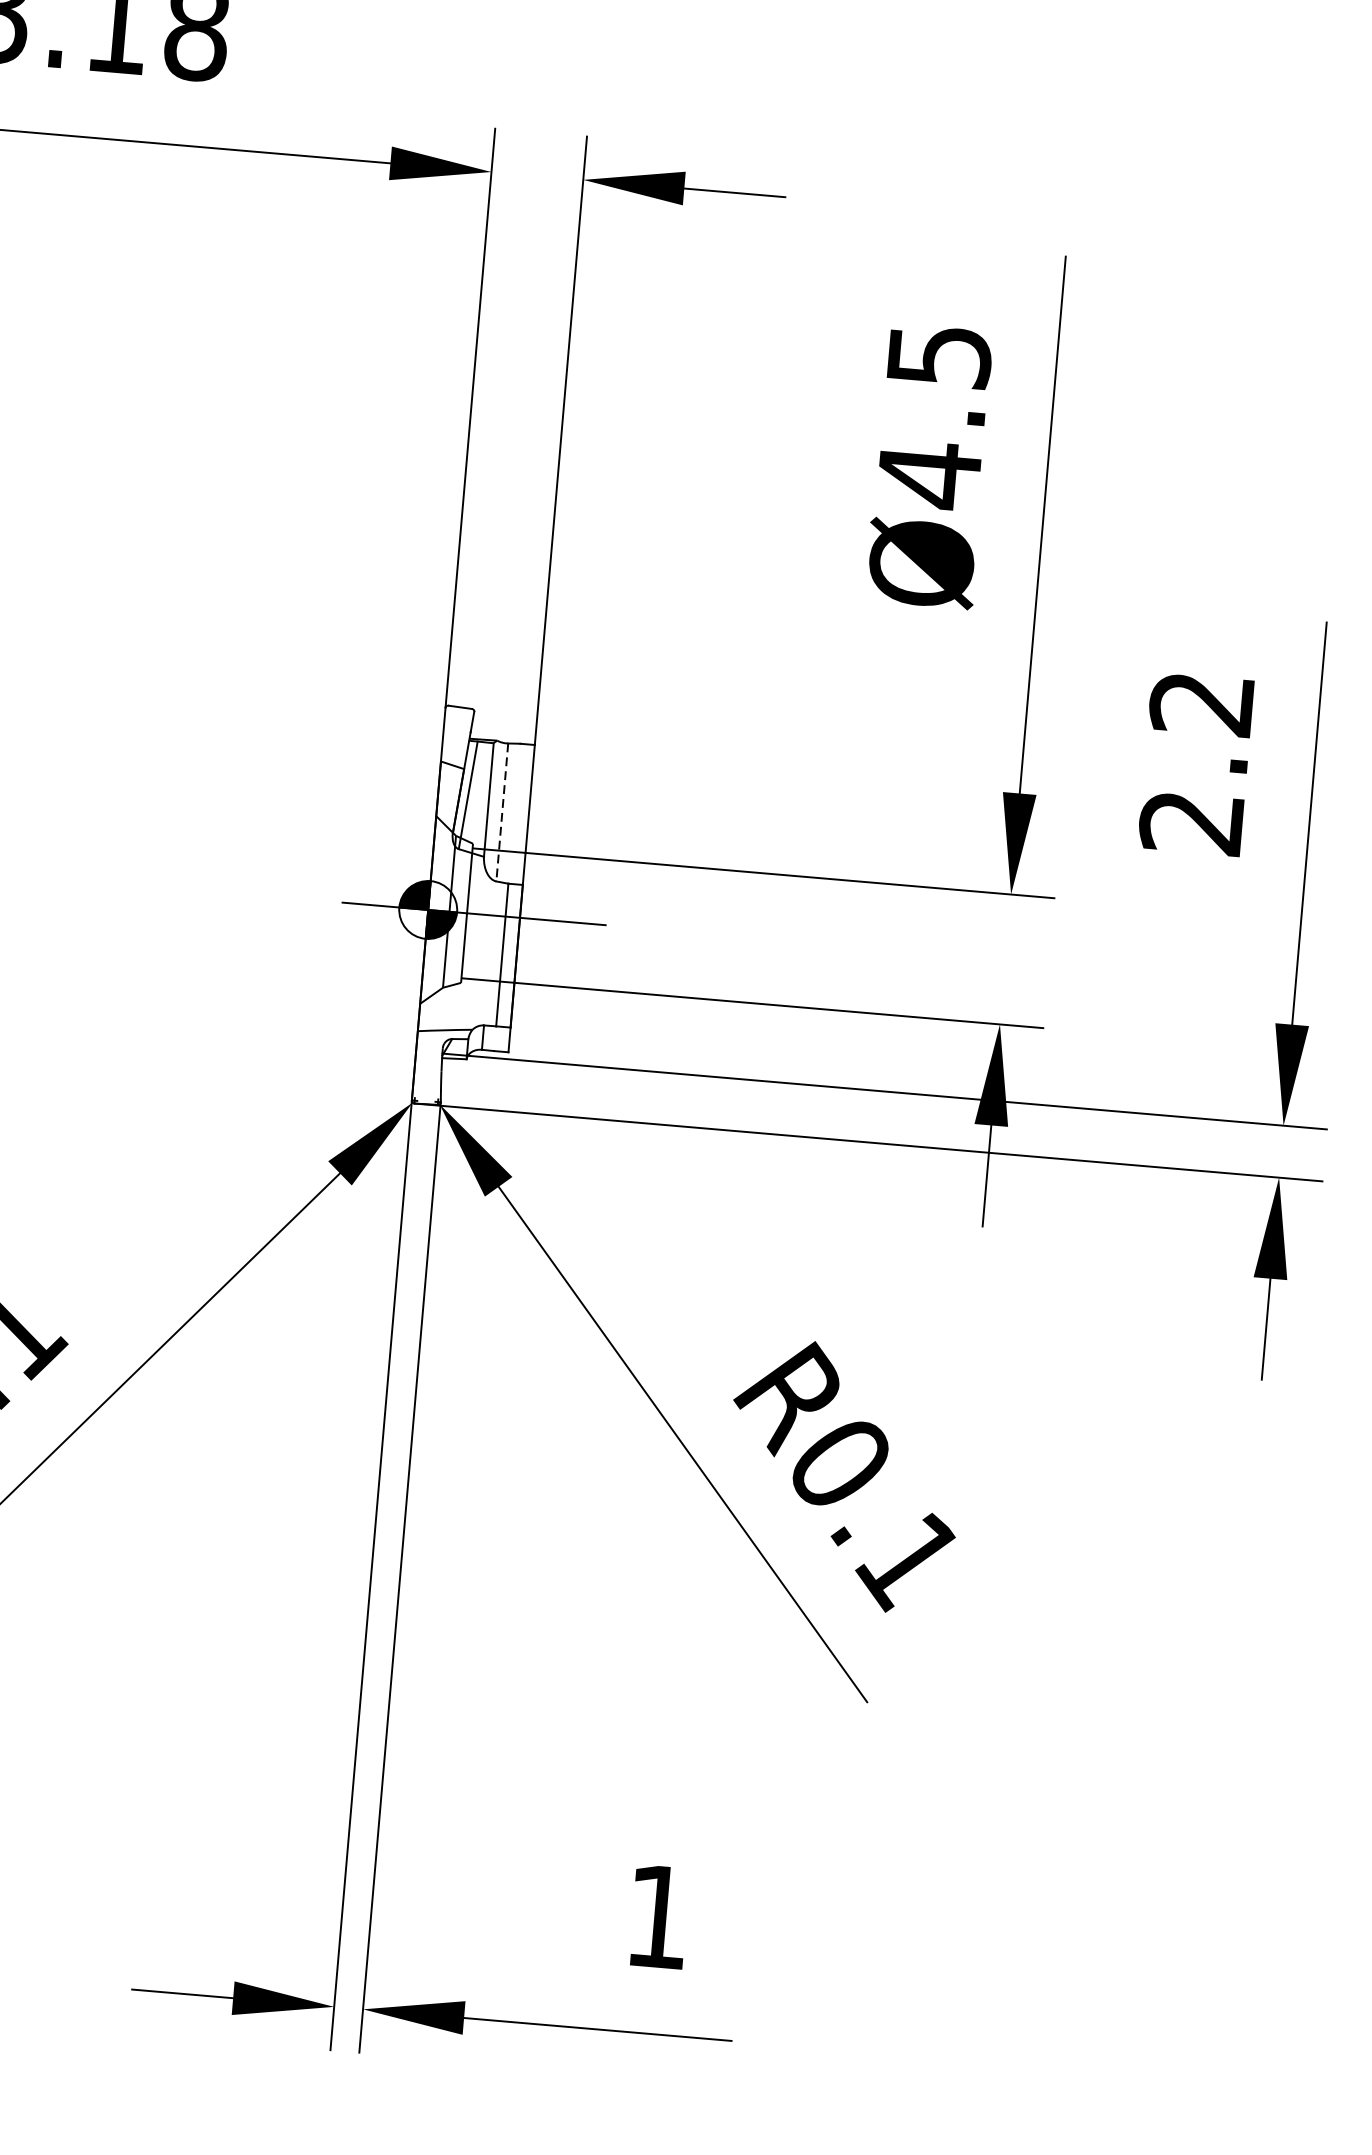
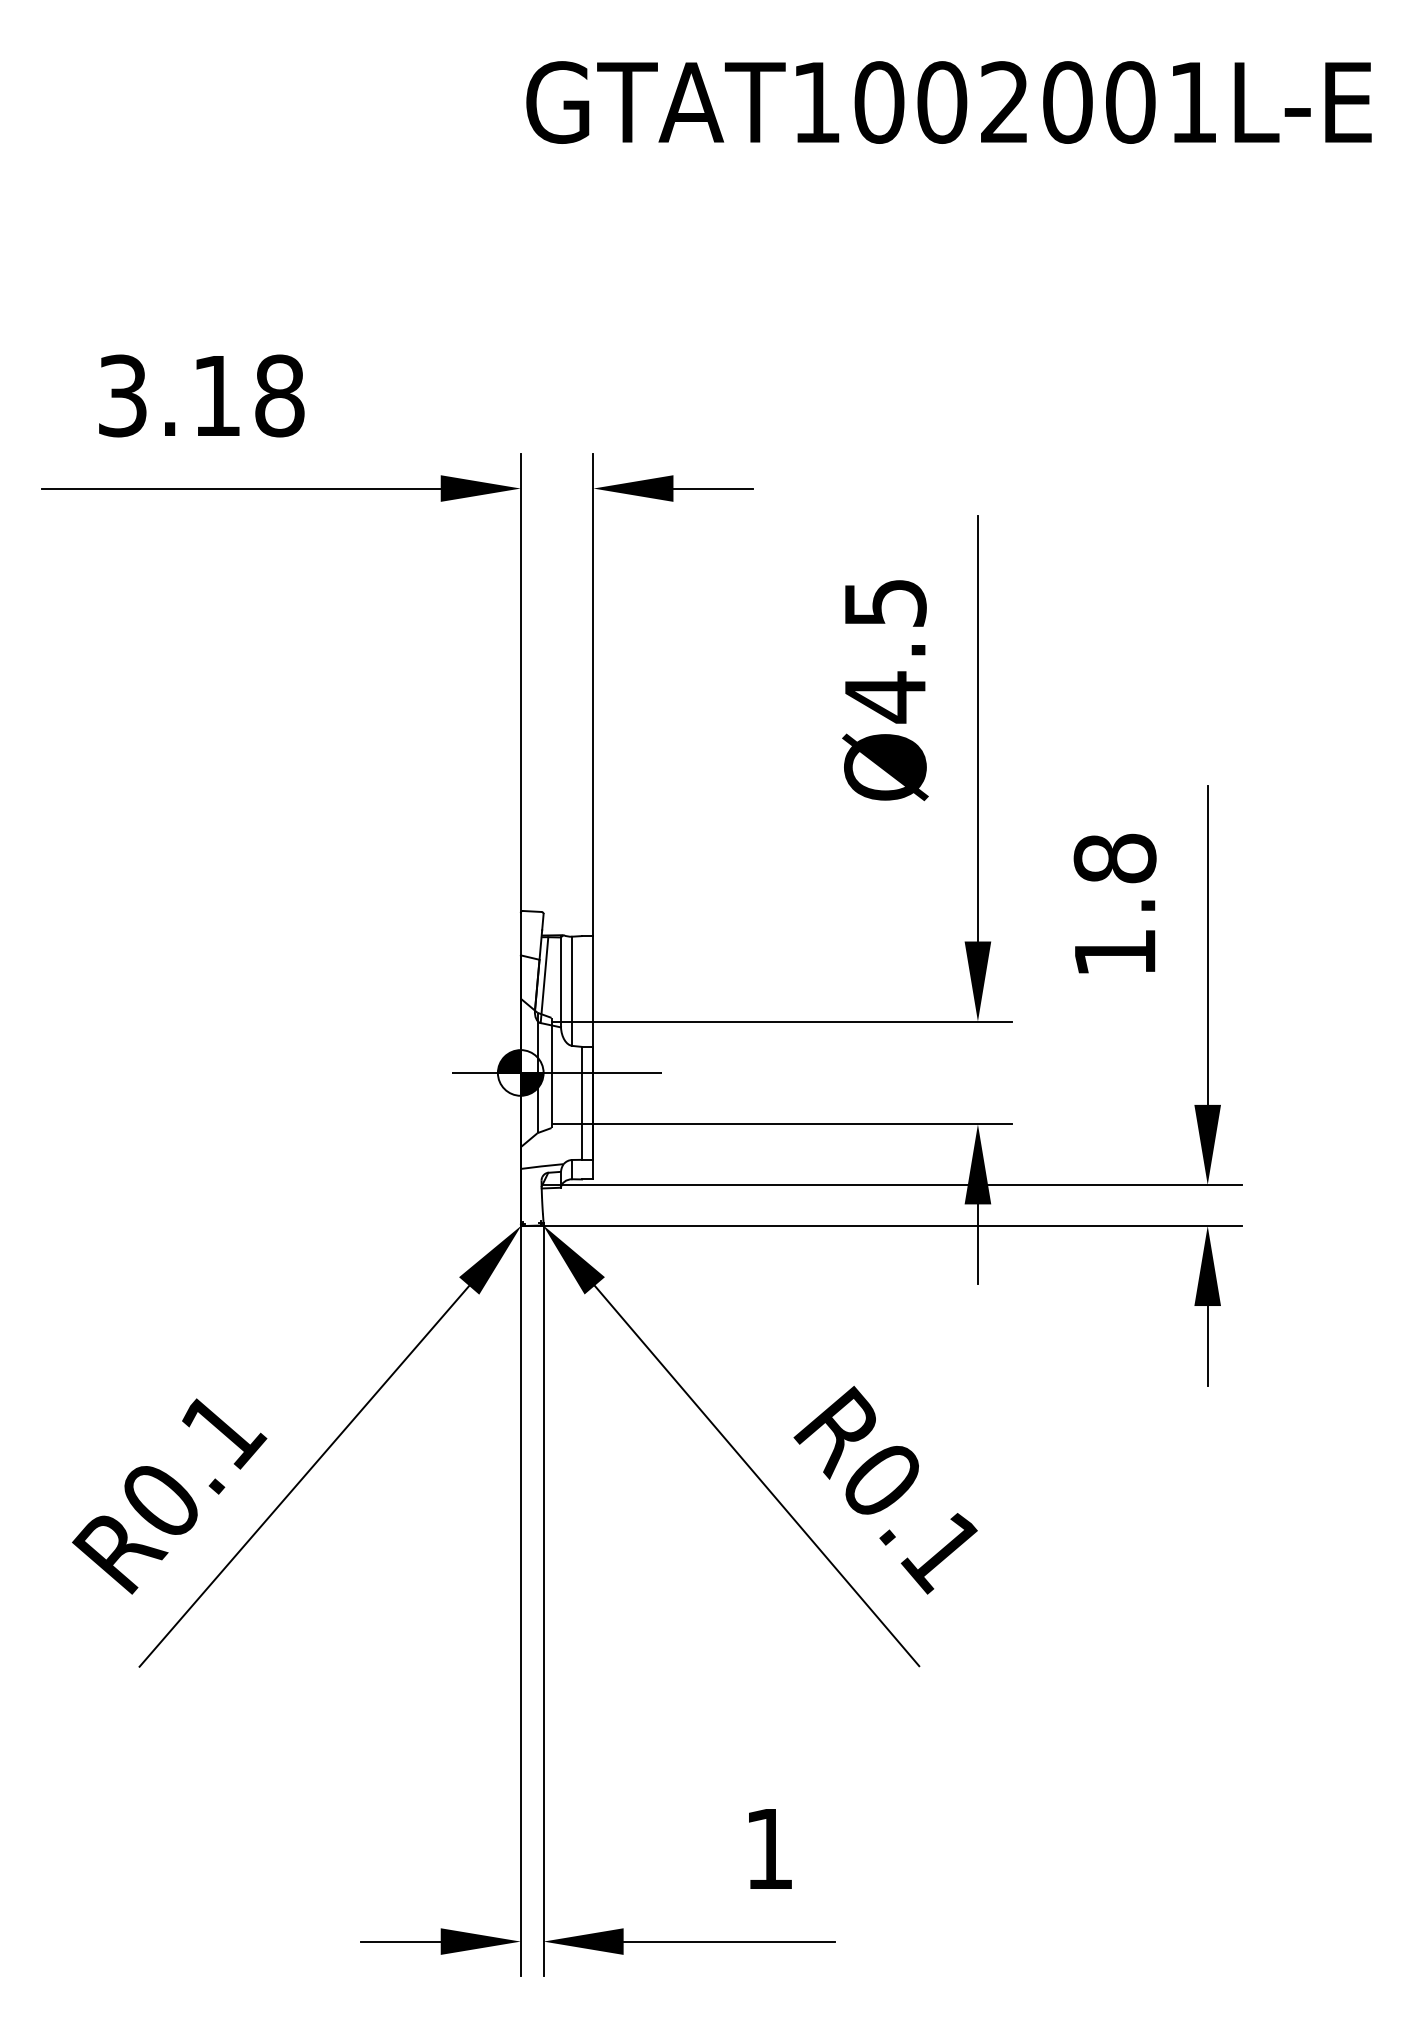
text: (1196, 761) -> (1114, 904), 2.2 -> 1.8
line: (502, 812) -> (572, 991), dashed -> solid

